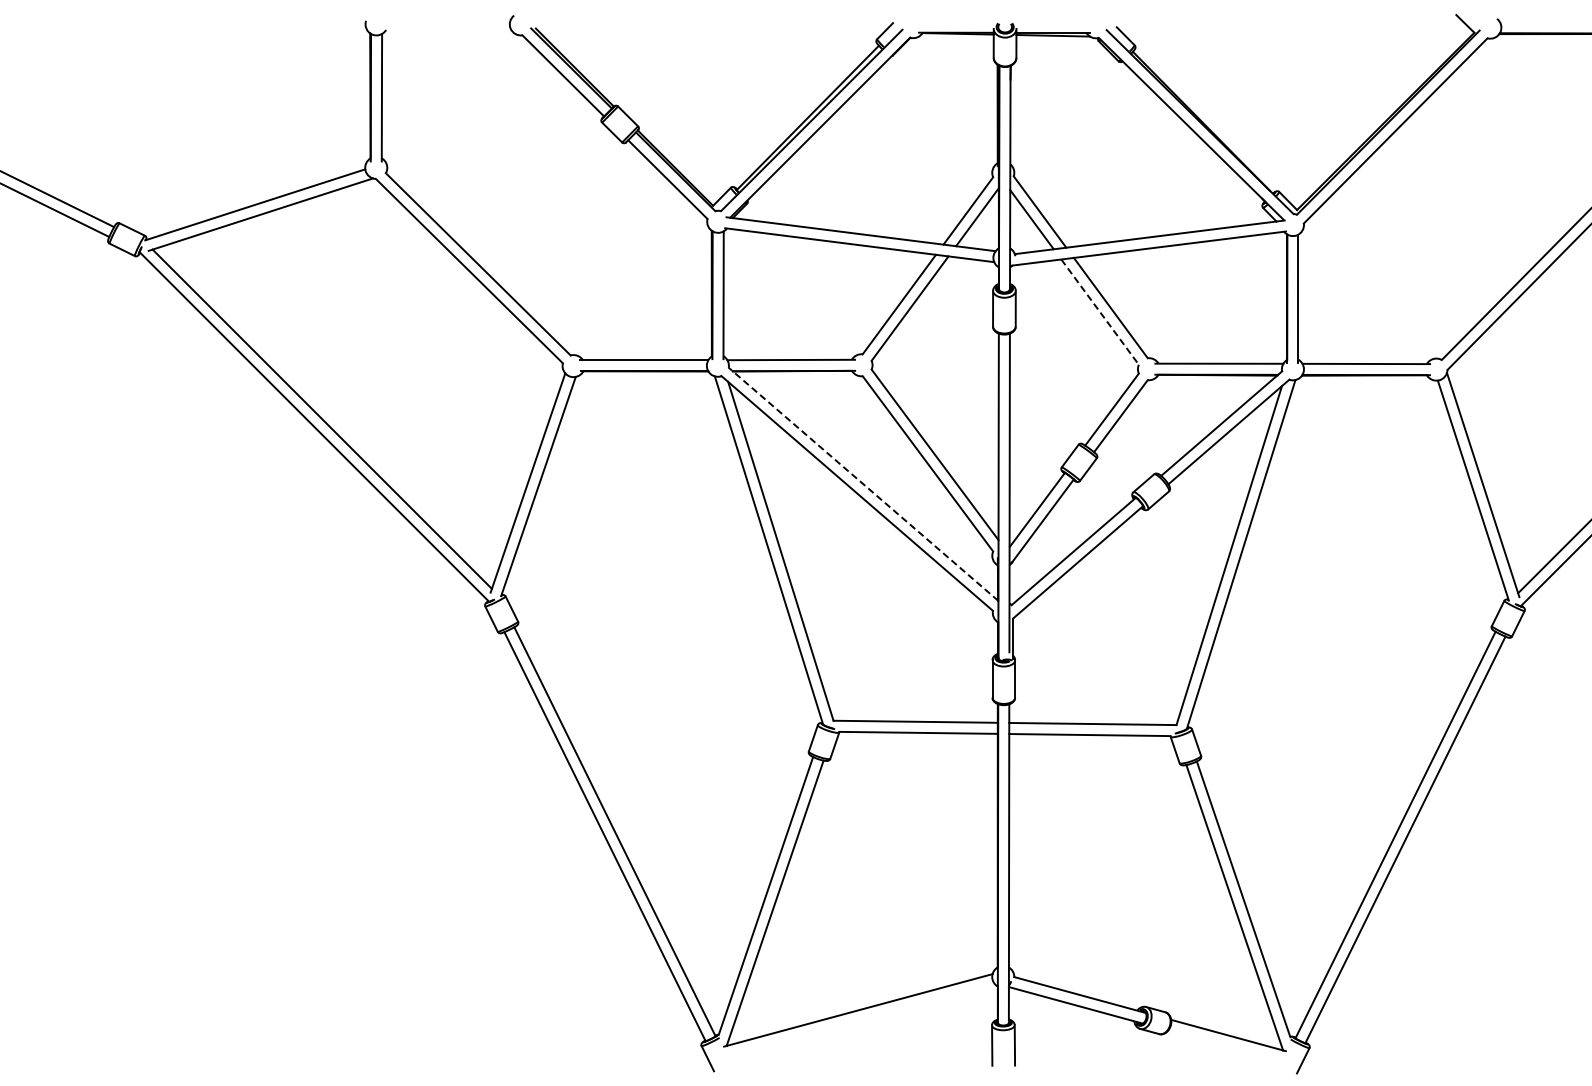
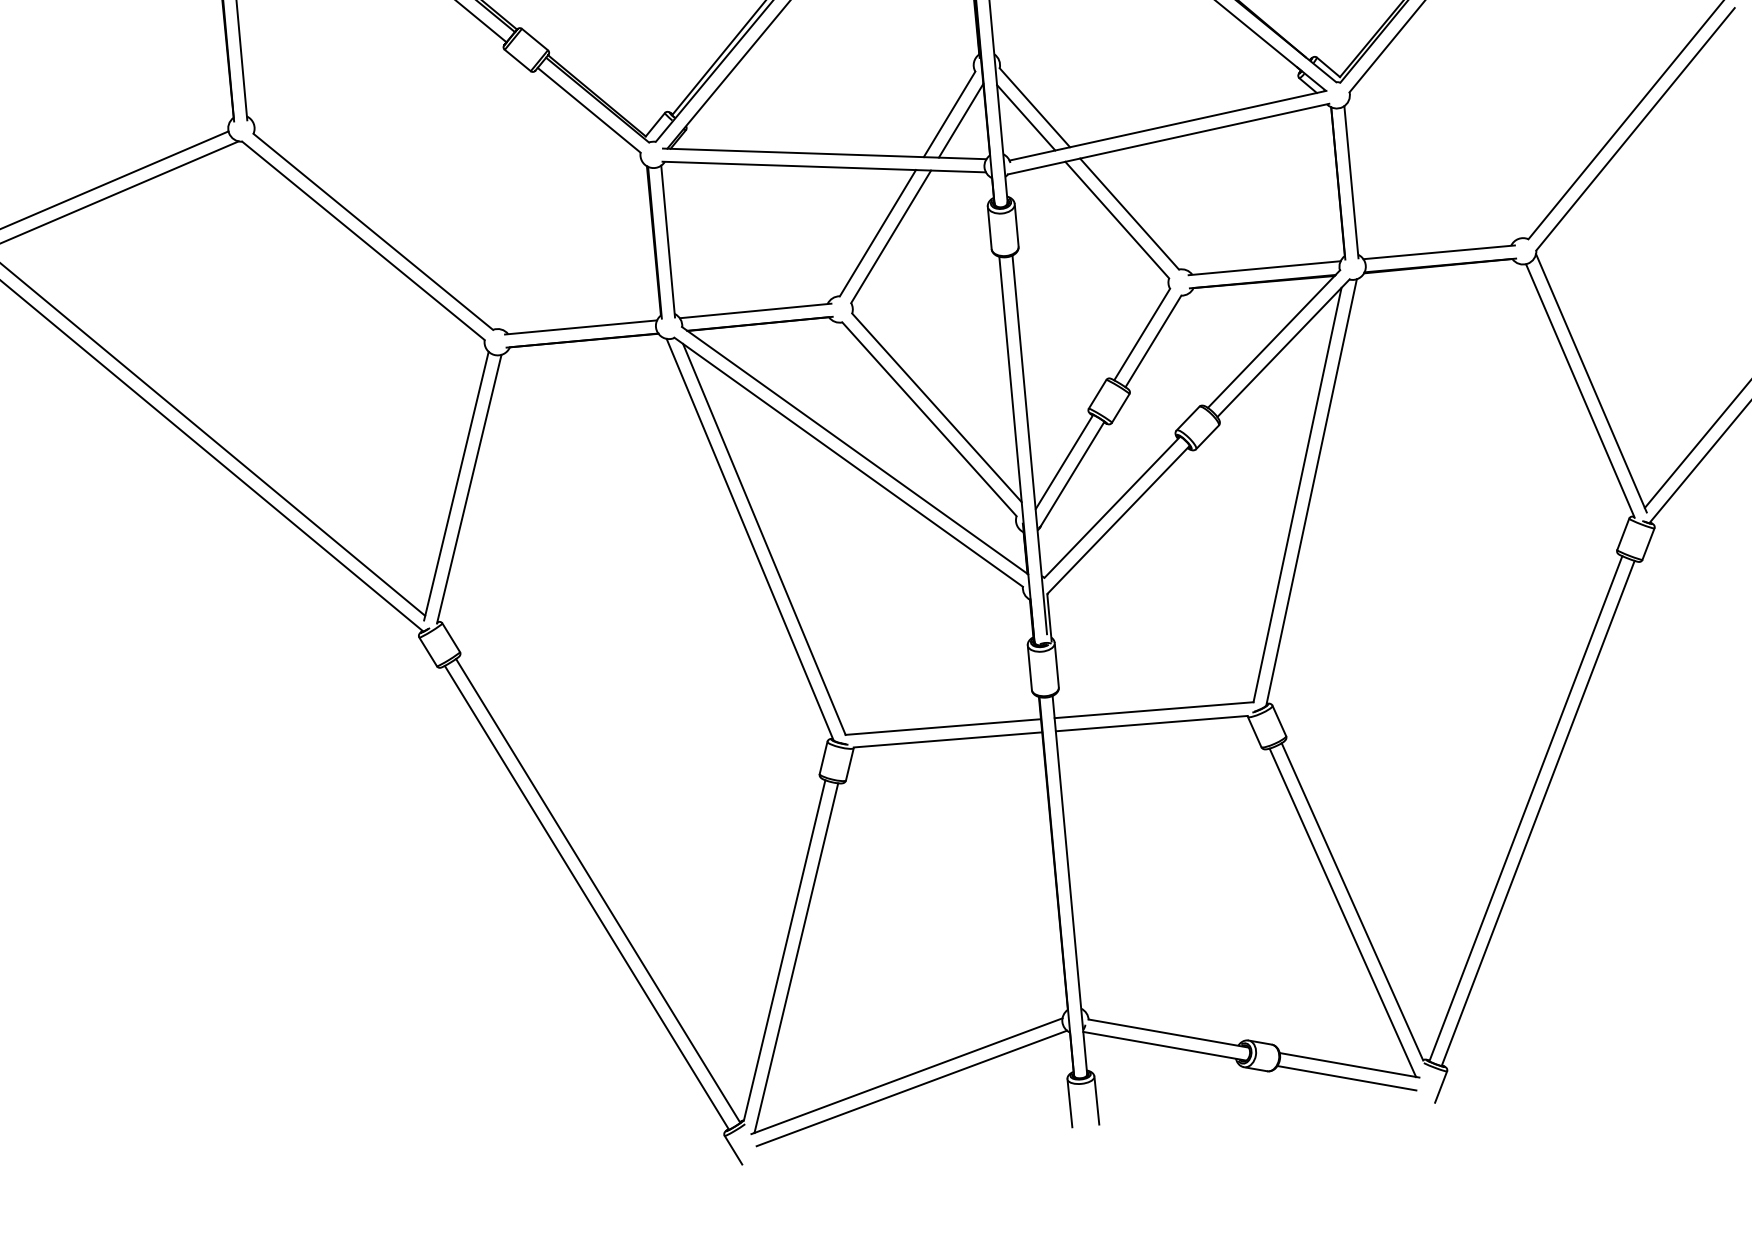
line: (1100, 312) -> (1117, 220), dashed -> solid
line: (863, 483) -> (855, 449), dashed -> solid
line: (861, 1020) -> (911, 1087), added
line: (1225, 1045) -> (1347, 1077), added

